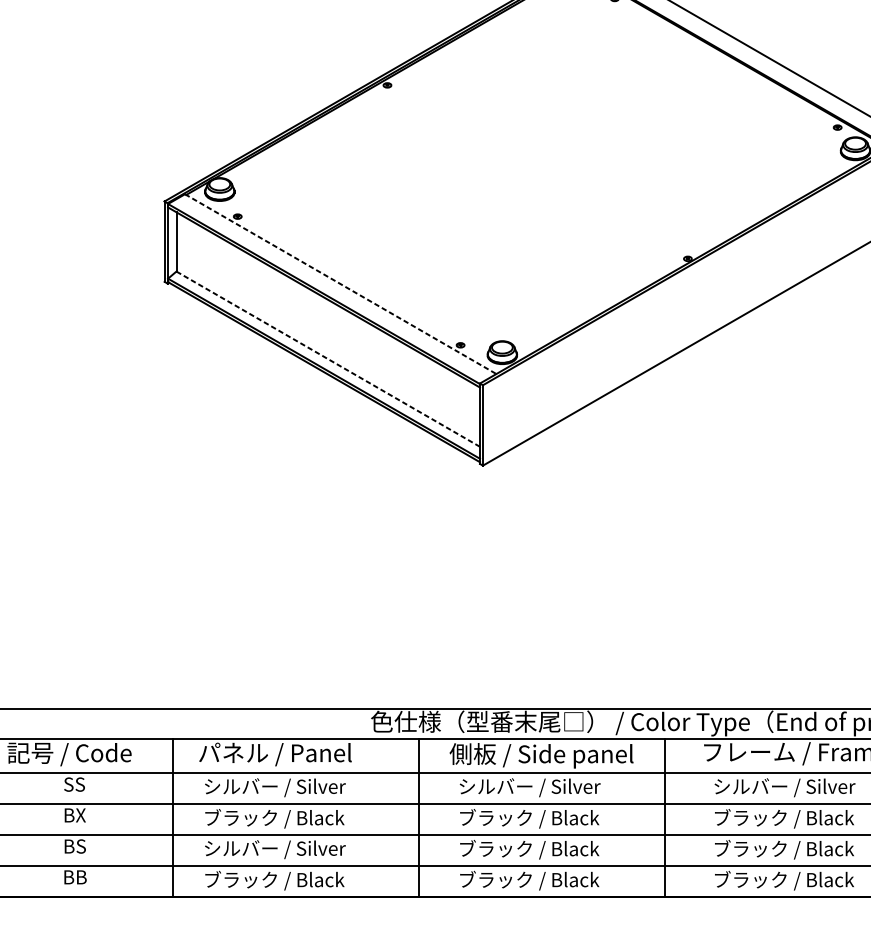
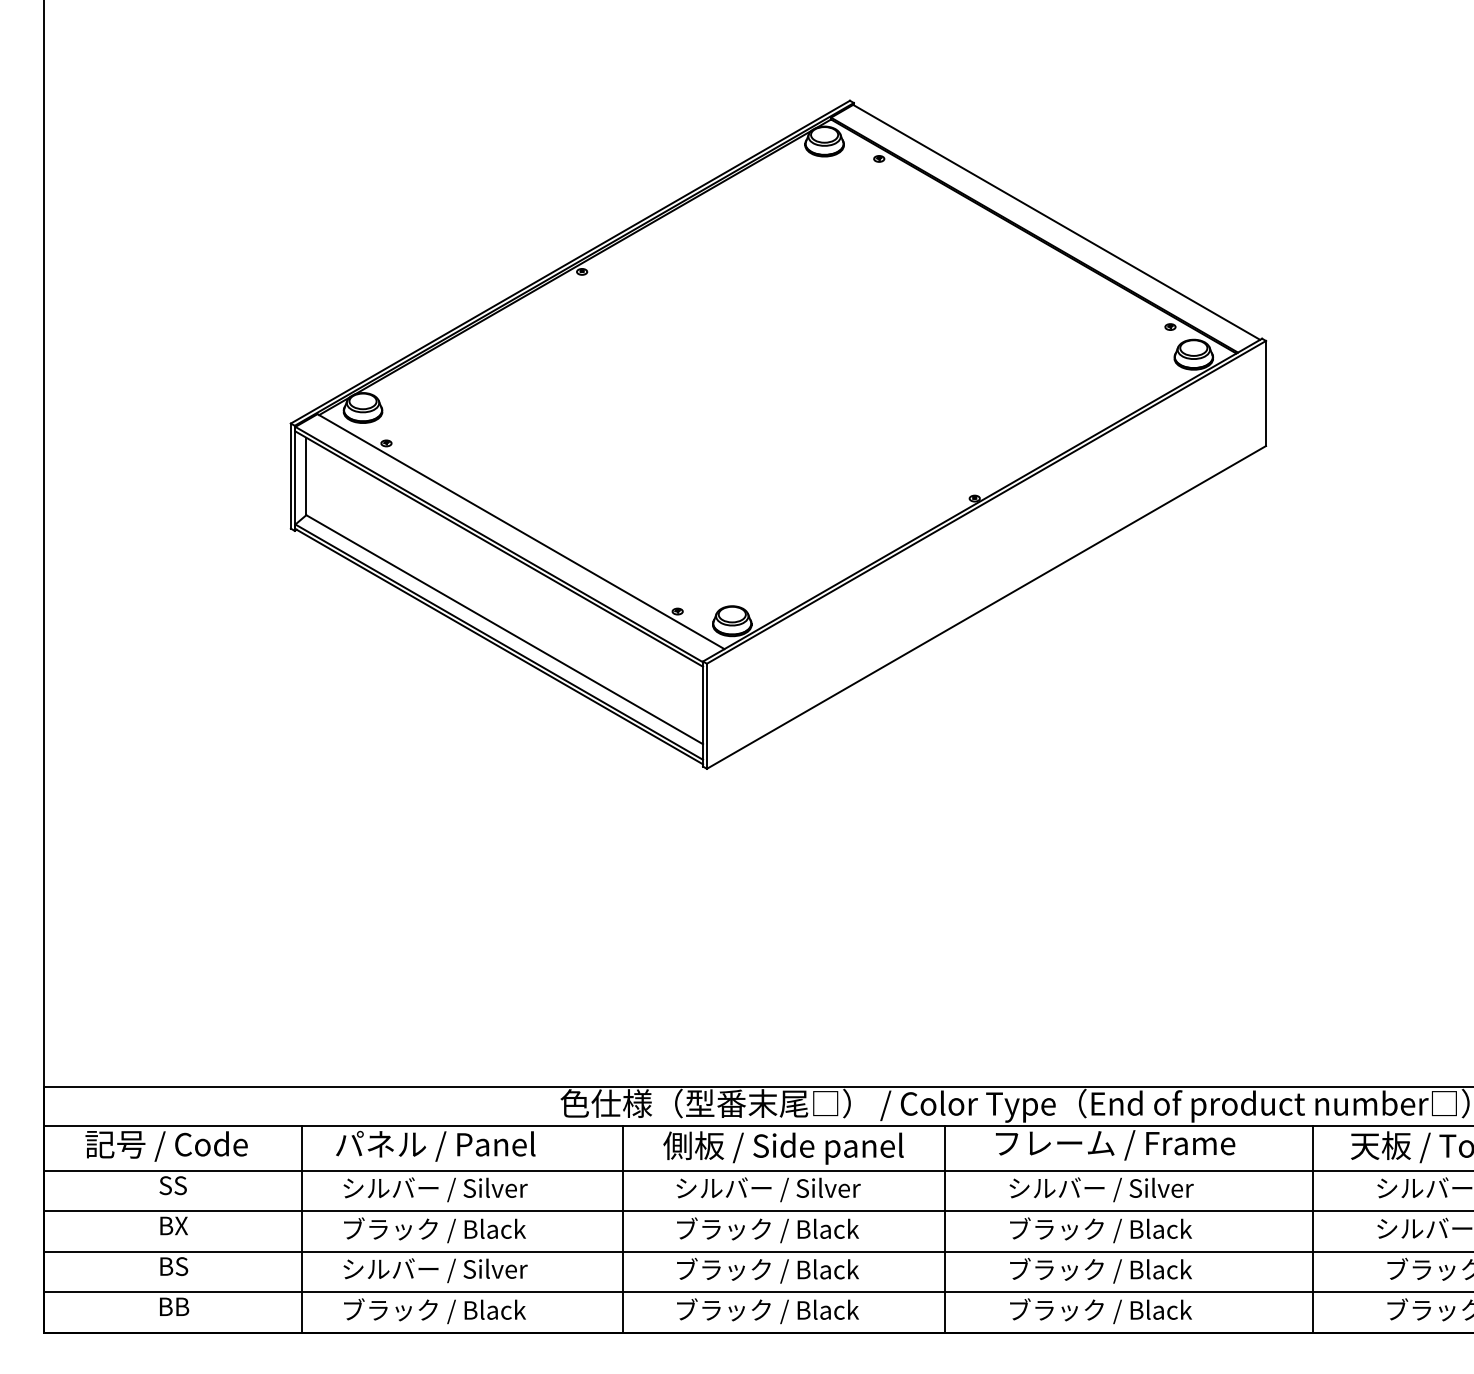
line: (341, 284) -> (521, 531), dashed -> solid
line: (328, 359) -> (504, 629), dashed -> solid

